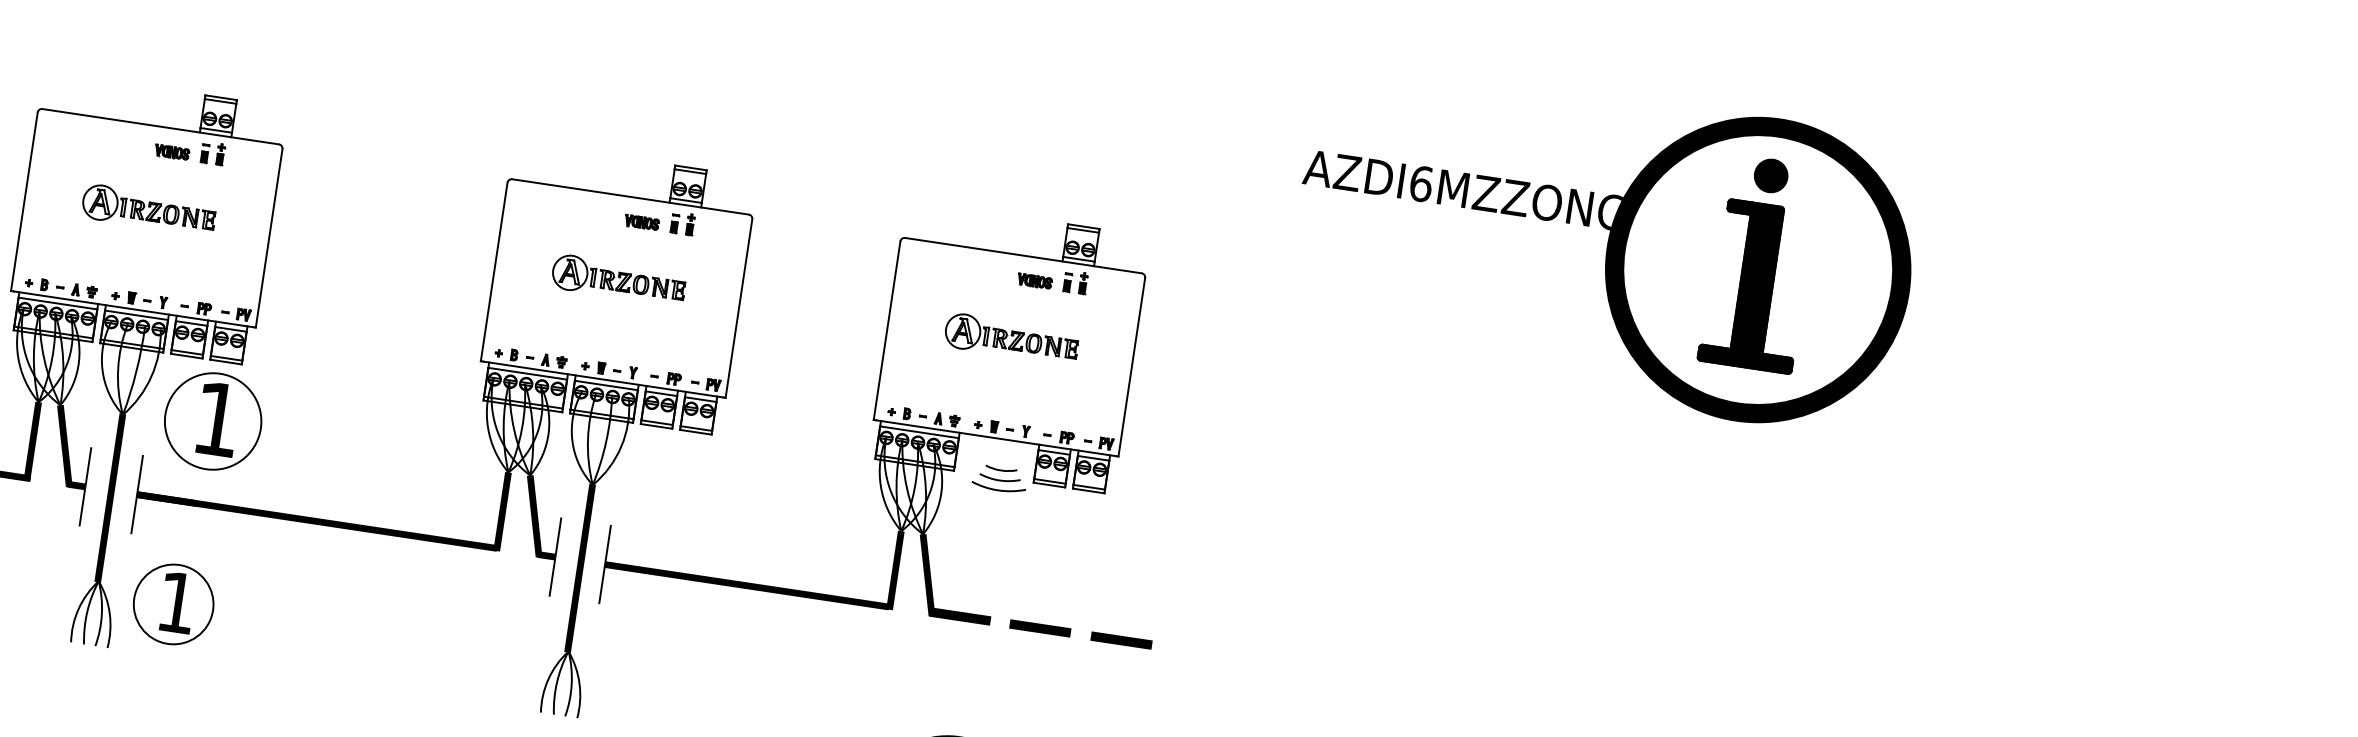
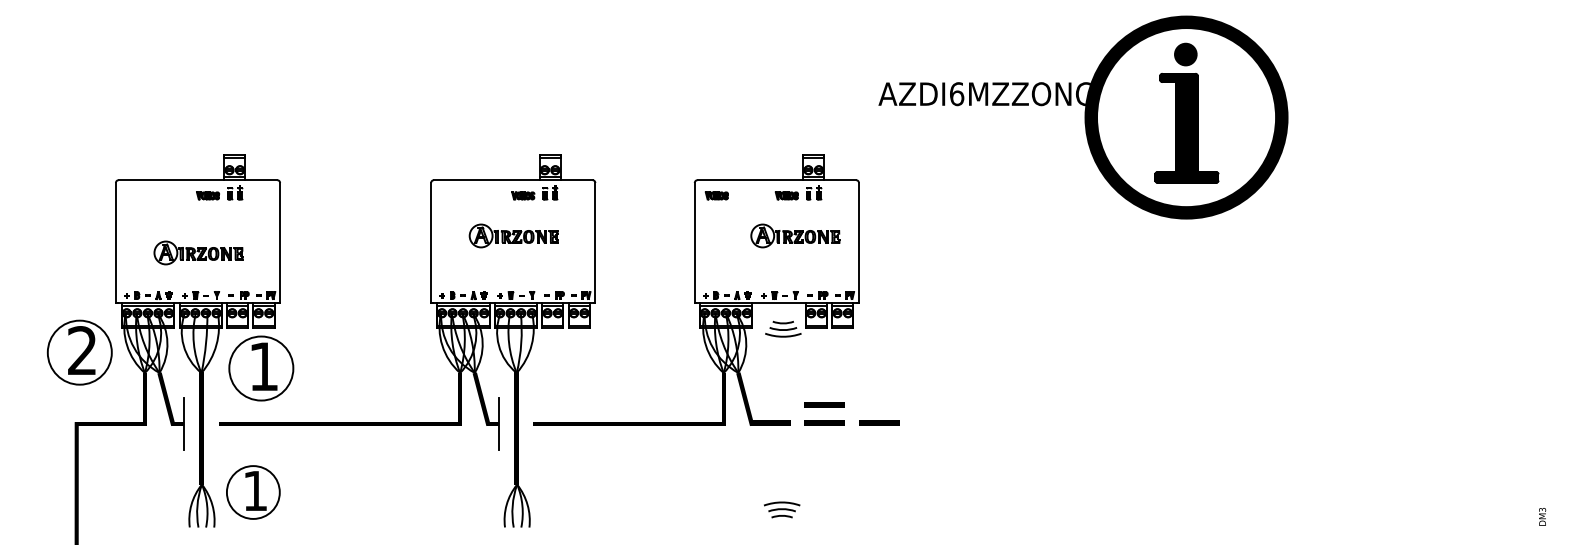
part: (149, 209) -> (198, 252), moved
part: (1604, 246) -> (1083, 117), moved
part: (930, 264) -> (716, 195), added
part: (1012, 338) -> (795, 235), moved
line: (137, 493) -> (218, 423), removed
line: (605, 563) -> (532, 423), removed
line: (1044, 600) -> (824, 404), added

